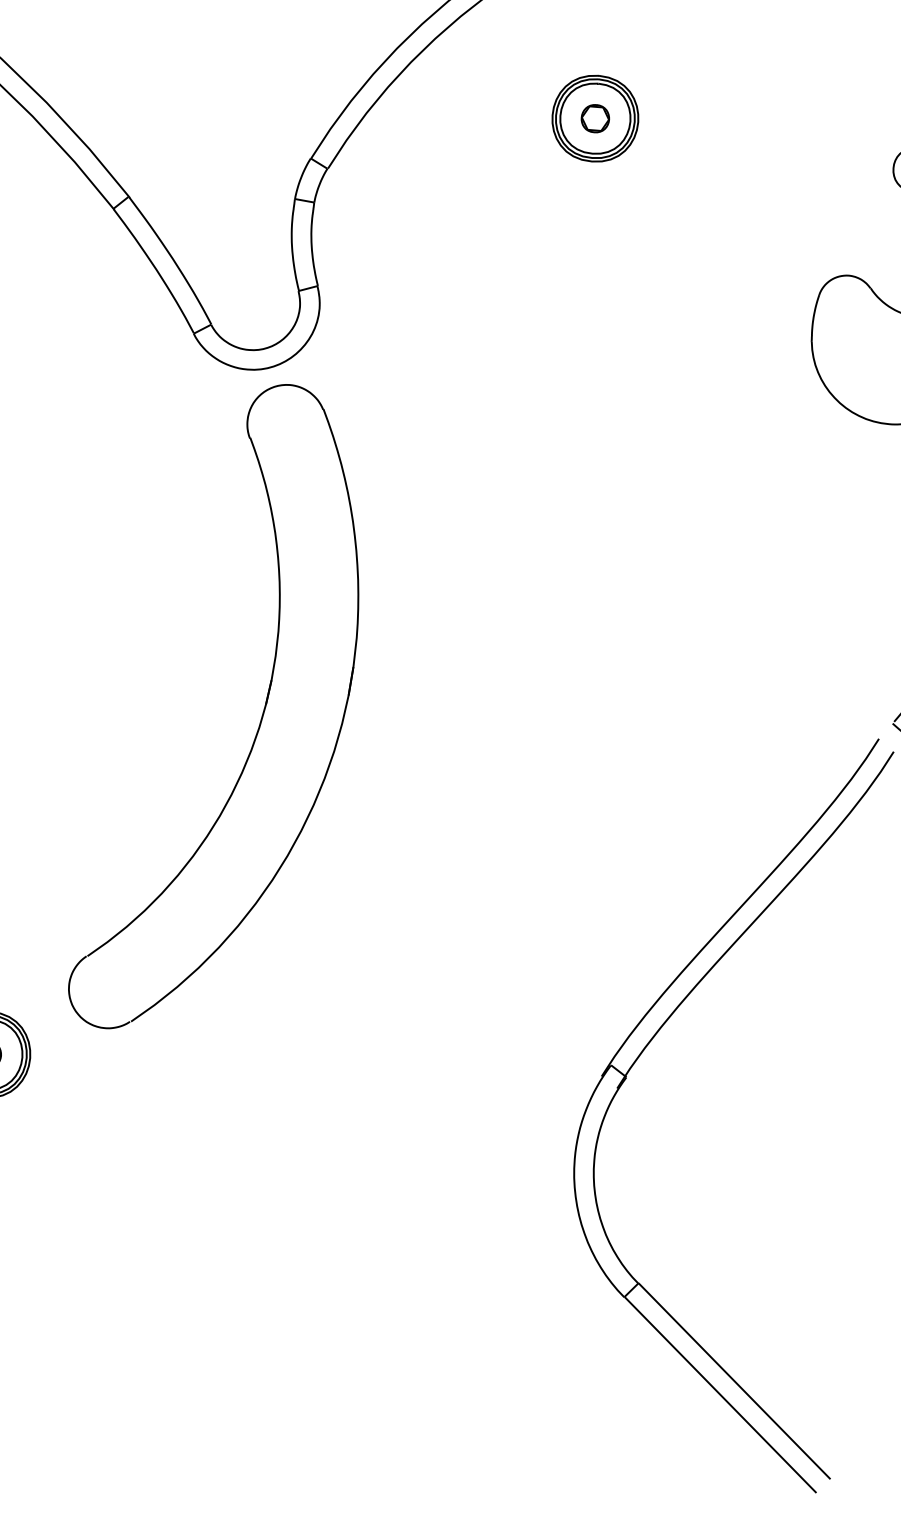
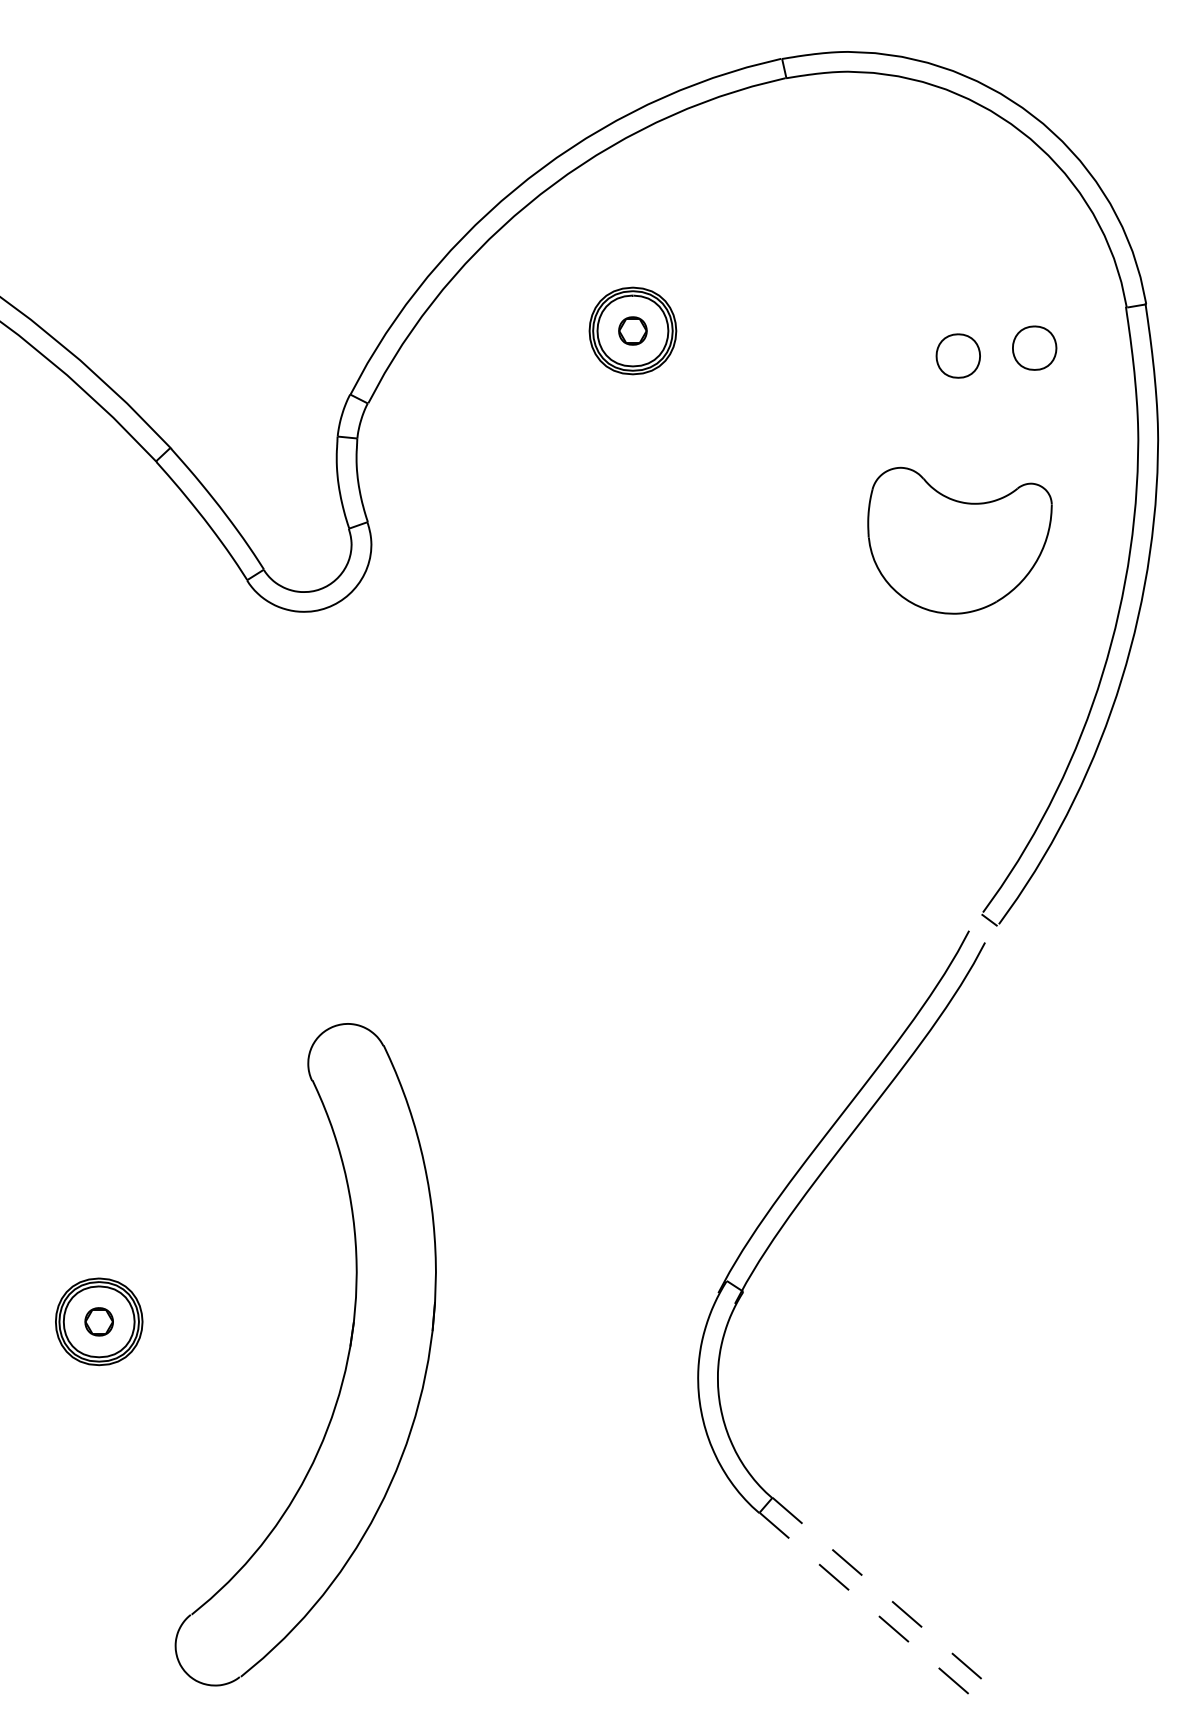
part: (259, 721) -> (345, 1364), moved
line: (734, 1381) -> (877, 1588), solid -> dashed
line: (719, 1394) -> (863, 1602), solid -> dashed

